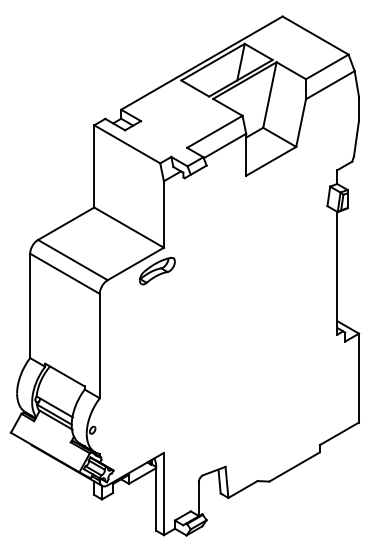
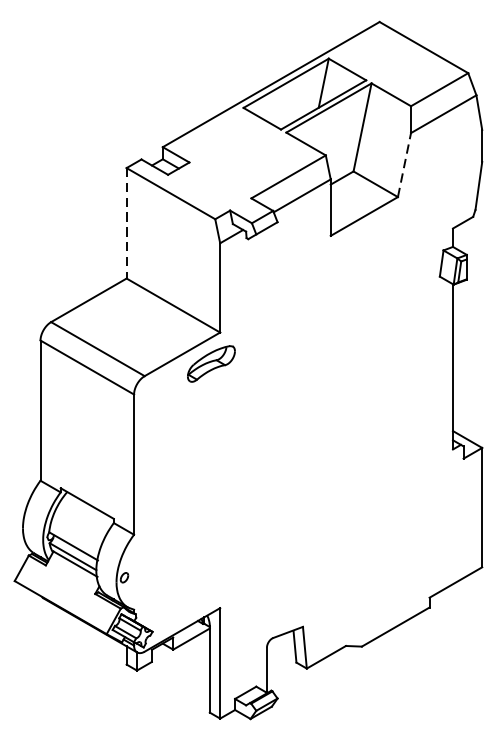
line: (301, 122) -> (404, 164), solid -> dashed
line: (94, 166) -> (126, 223), solid -> dashed

